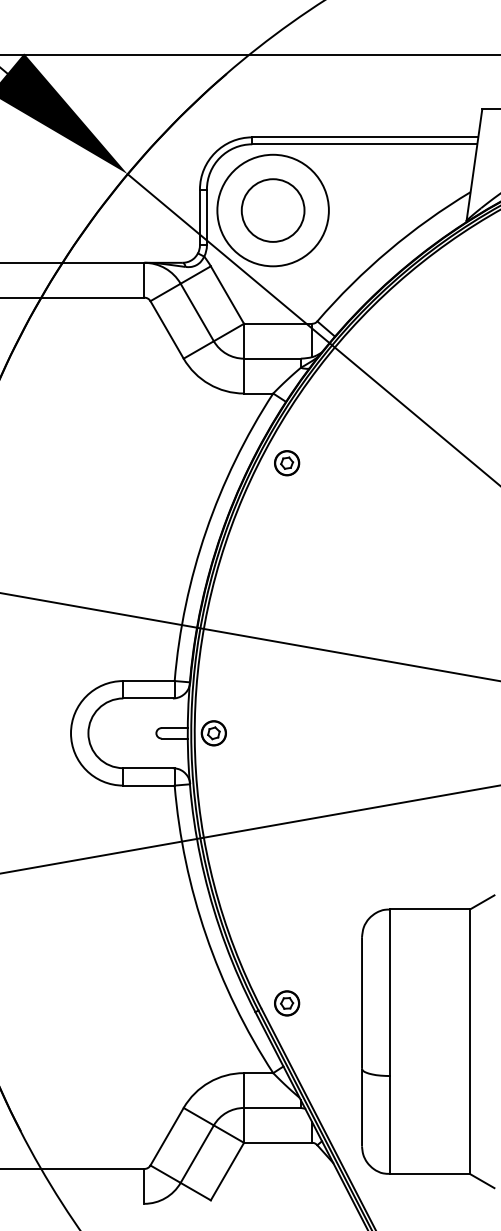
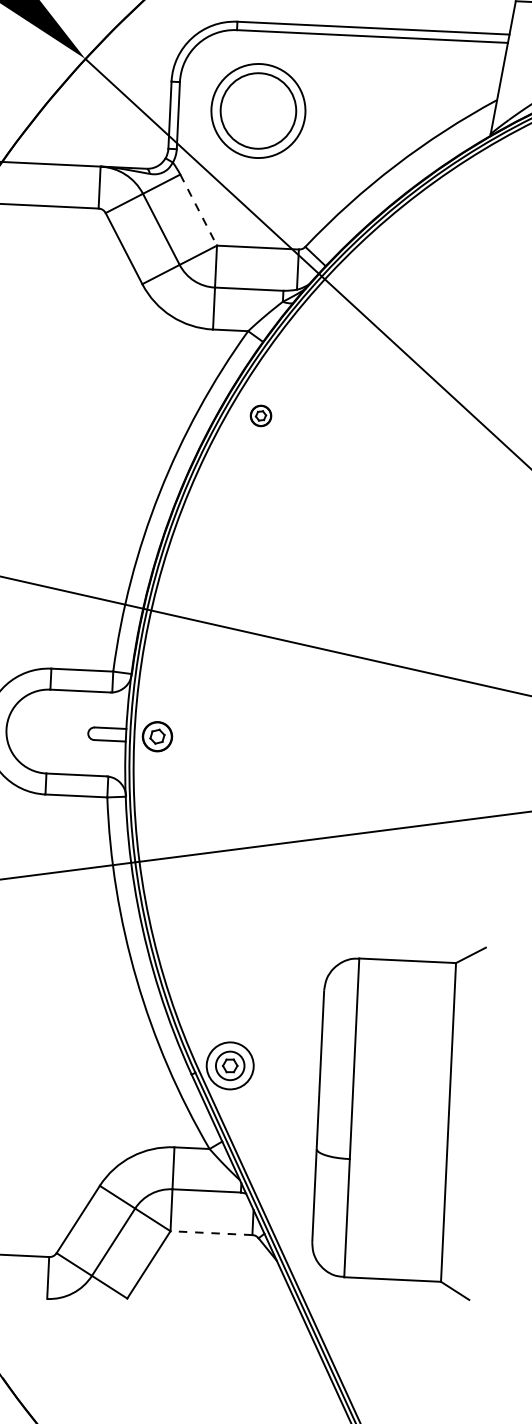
circle: (272, 210) -> (257, 110), size x0.7
line: (227, 295) -> (198, 210), solid -> dashed
part: (287, 463) -> (261, 416), size x0.7
circle: (286, 1003) -> (229, 1065), size x1.6
line: (277, 1142) -> (210, 1232), solid -> dashed

